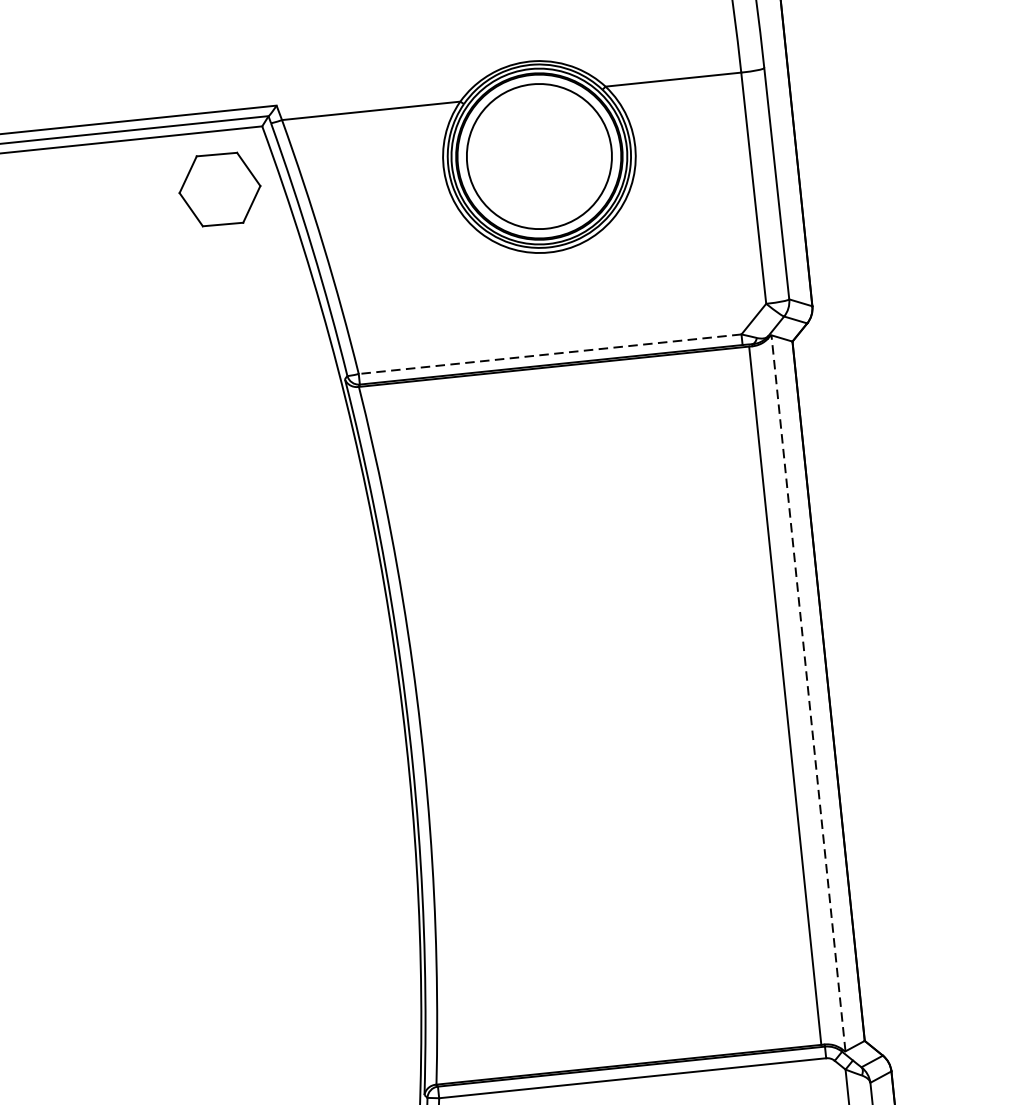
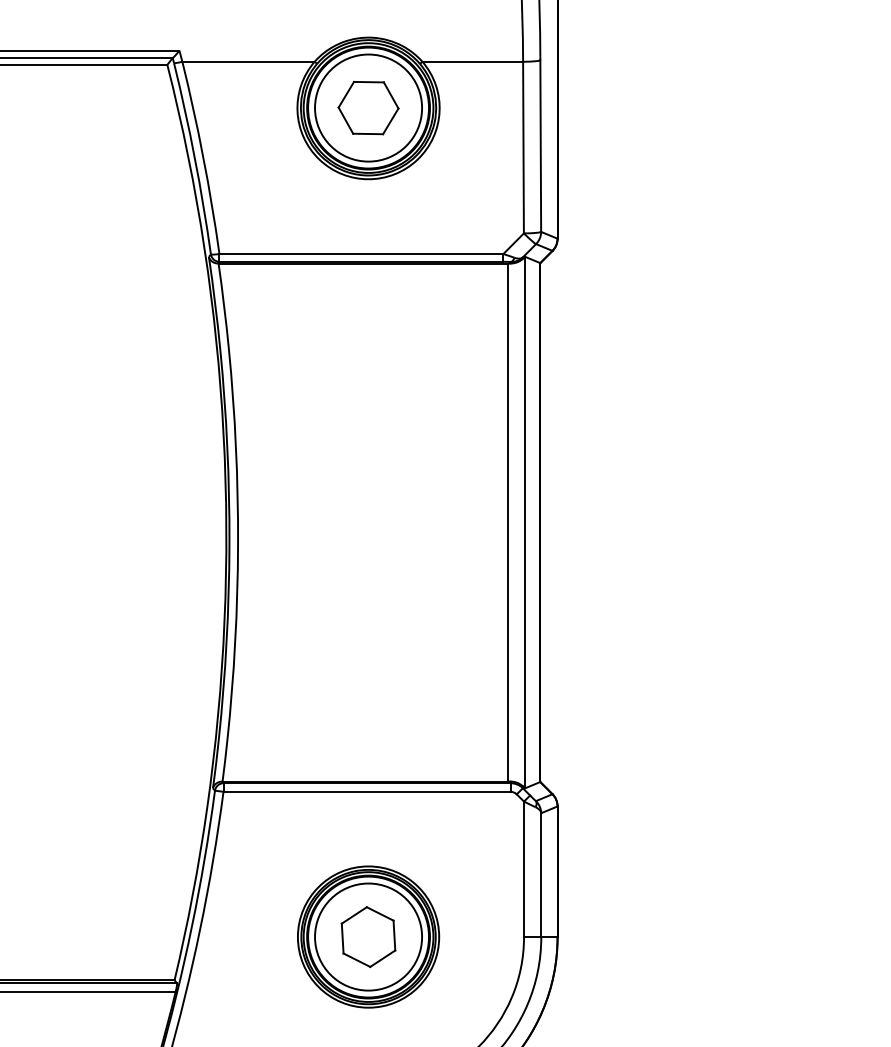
part: (219, 188) -> (368, 107), moved
line: (550, 354) -> (361, 254), dashed -> solid
line: (808, 693) -> (525, 522), dashed -> solid

